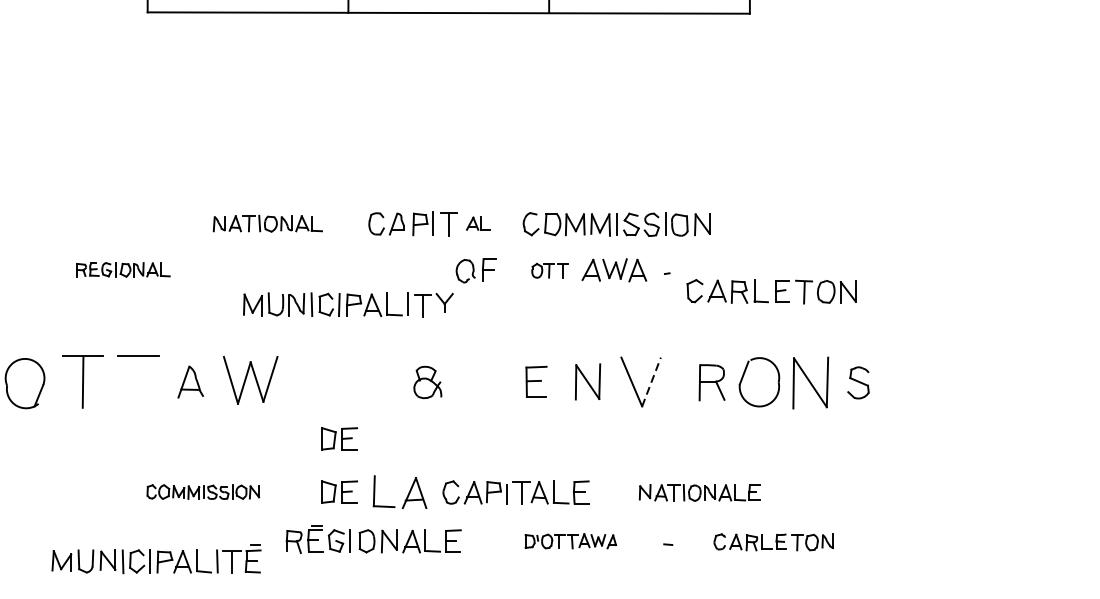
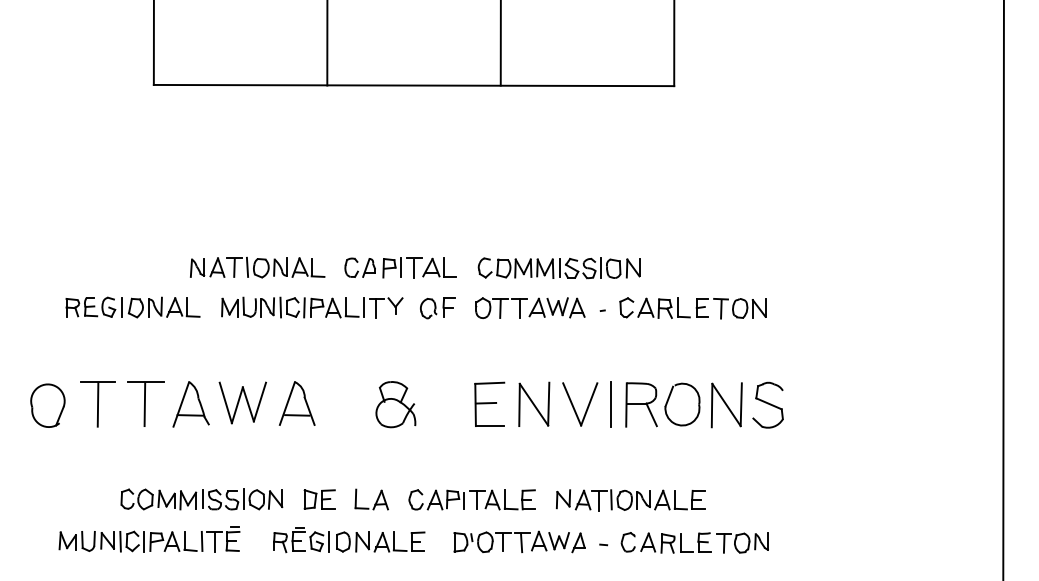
part: (267, 223) -> (257, 267), size x1.43
part: (478, 223) -> (439, 267), size x1.67
part: (122, 269) -> (132, 307), size x1.67
part: (550, 271) -> (501, 308), size x1.67
part: (771, 291) -> (692, 308), moved
part: (348, 304) -> (312, 307), moved
part: (312, 381) -> (296, 403), added
part: (536, 381) -> (489, 403), size x1.67
part: (588, 381) -> (534, 403), size x1.43
line: (676, 381) -> (610, 403), added
line: (136, 382) -> (144, 404), added
part: (190, 382) -> (190, 404), size x1.67
part: (427, 382) -> (395, 404), size x1.67
line: (651, 382) -> (589, 404), dashed -> solid
part: (712, 382) -> (641, 404), size x1.43
part: (857, 382) -> (767, 404), size x1.67
part: (339, 438) -> (319, 453), removed
part: (202, 492) -> (201, 499), size x1.67
part: (399, 492) -> (371, 499), size x0.71
part: (699, 493) -> (630, 500), size x1.43
part: (570, 540) -> (519, 541), size x1.67
part: (773, 541) -> (694, 542), size x1.43
part: (156, 559) -> (149, 539), moved

